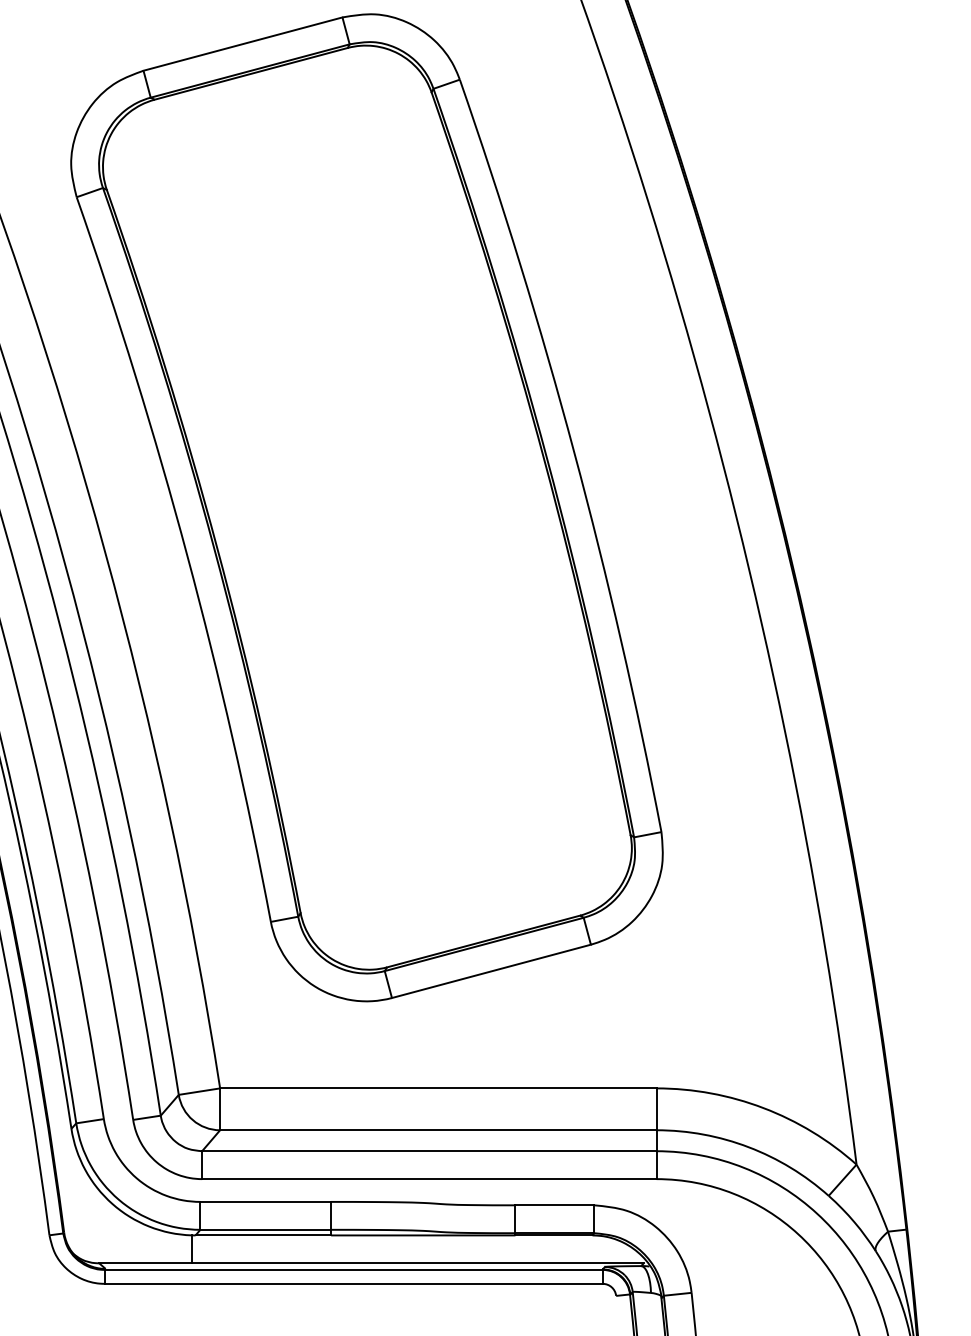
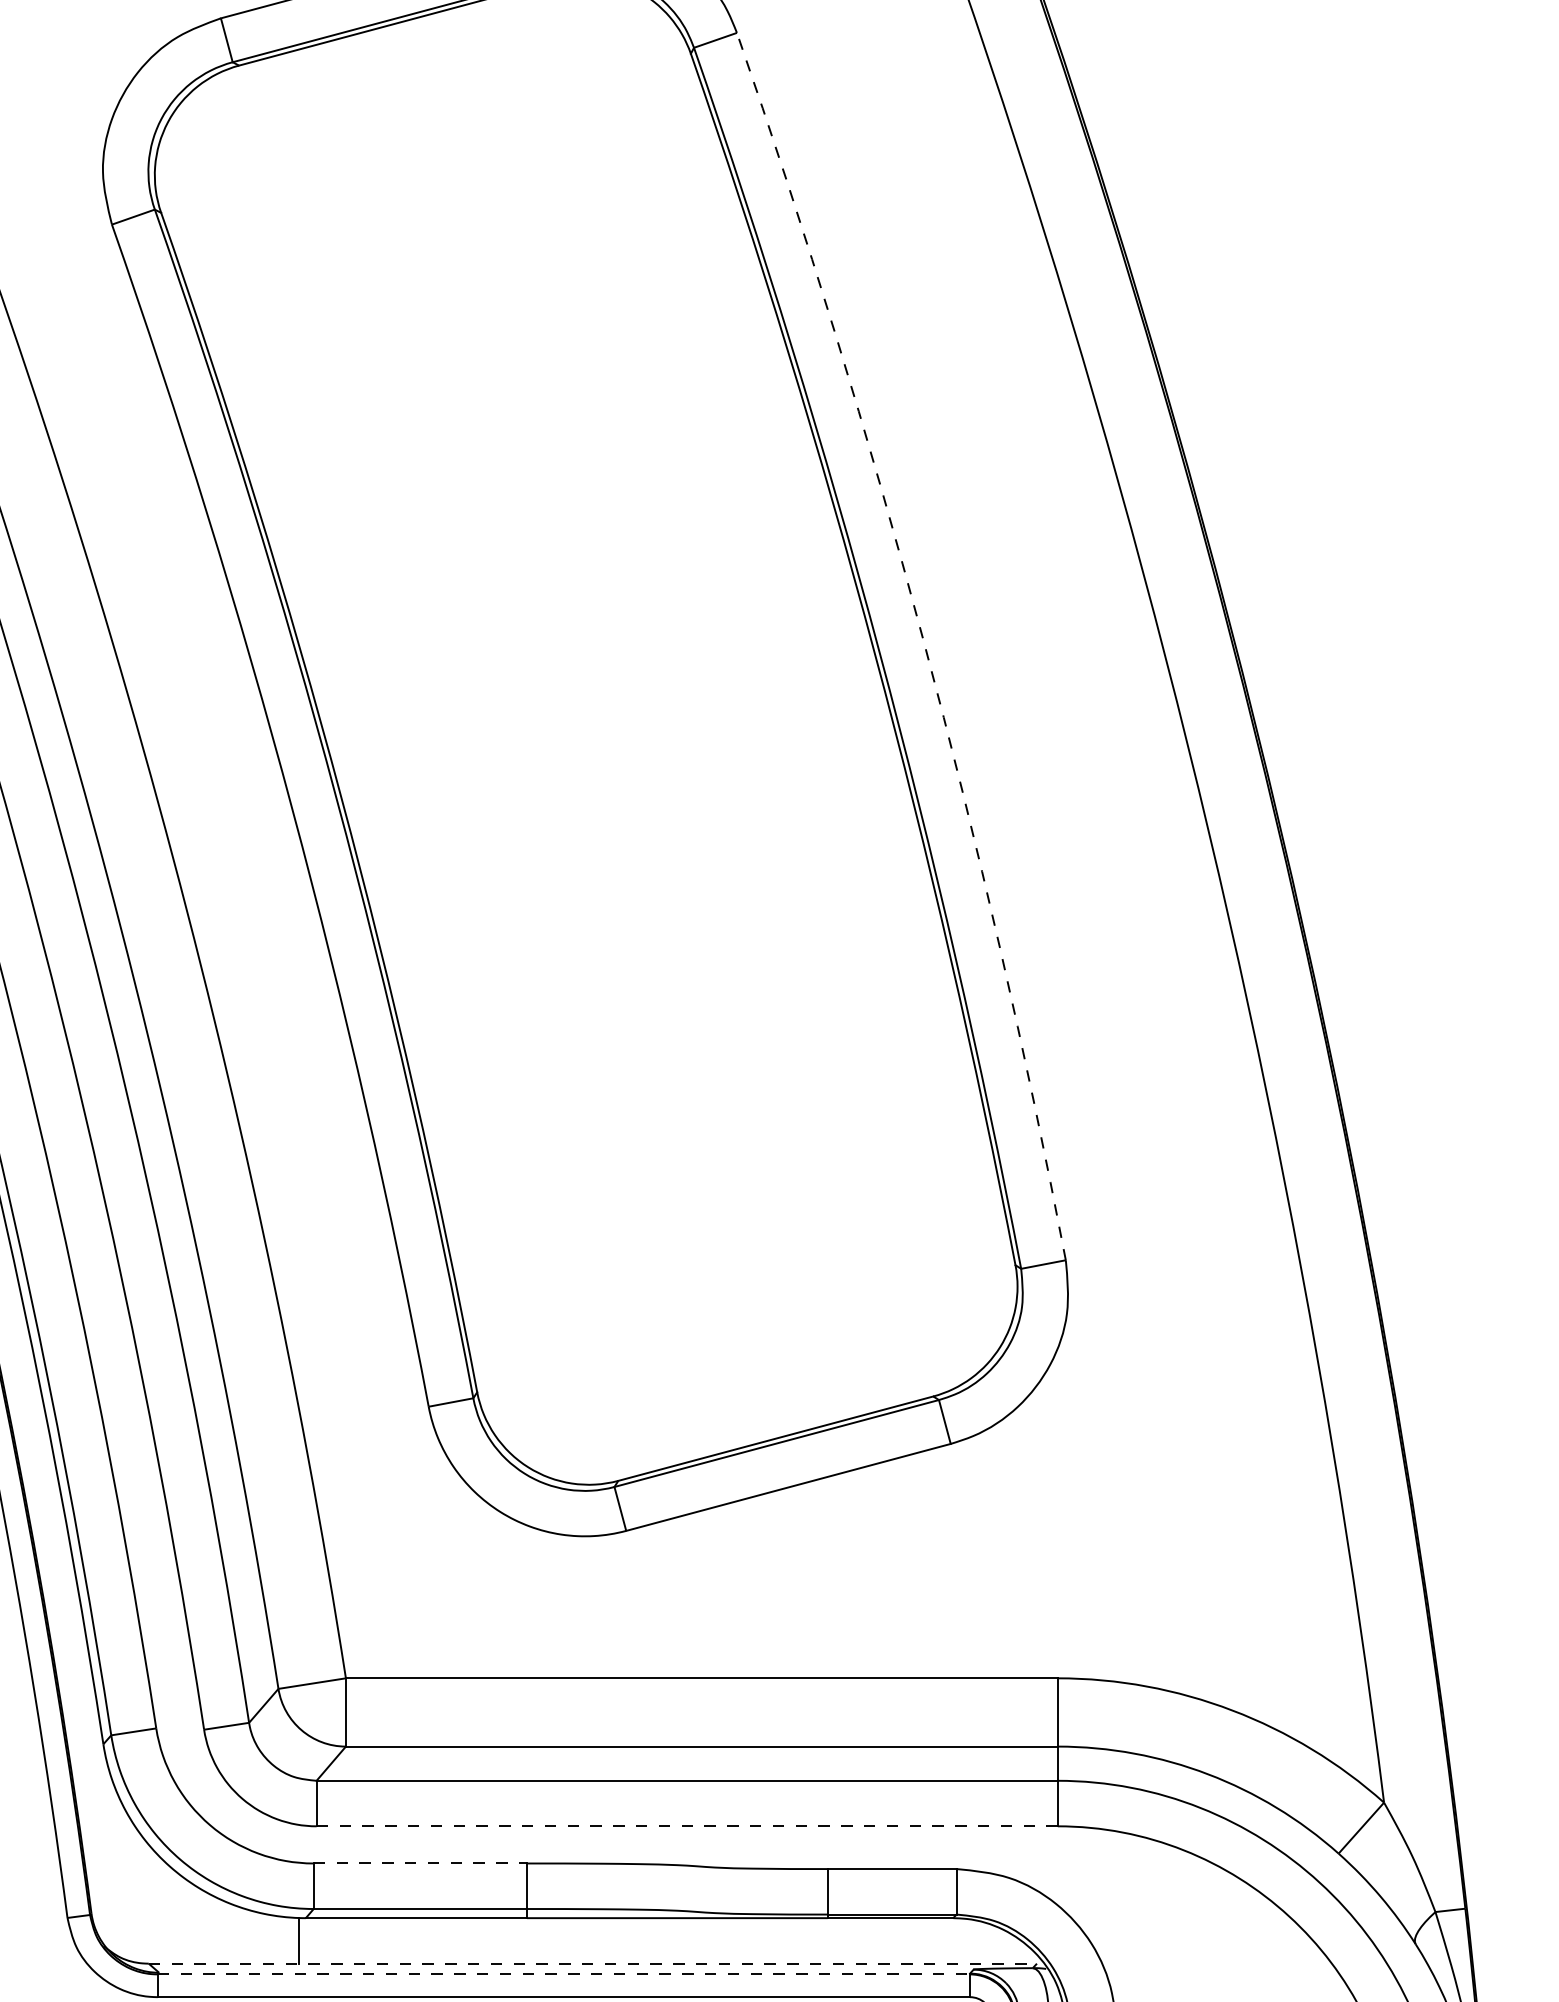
arc: (574, 452) -> (923, 641), solid -> dashed
line: (428, 1179) -> (685, 1826), solid -> dashed
line: (266, 1201) -> (421, 1862), solid -> dashed
line: (372, 1263) -> (594, 1963), solid -> dashed
line: (353, 1269) -> (563, 1973), solid -> dashed

